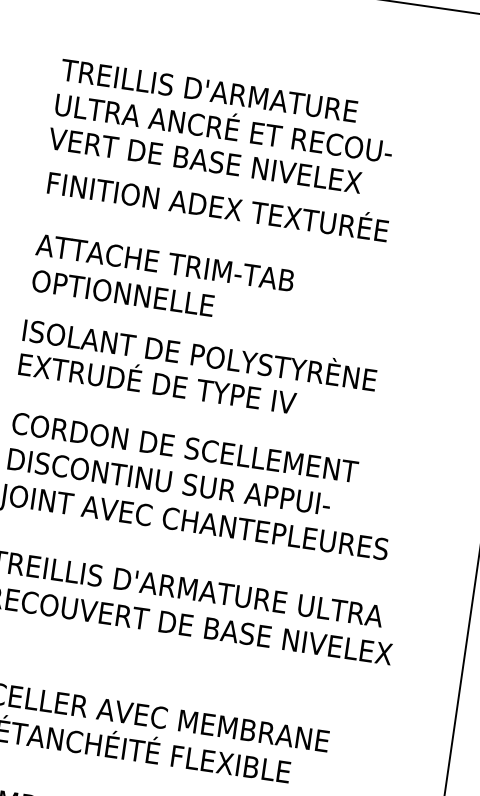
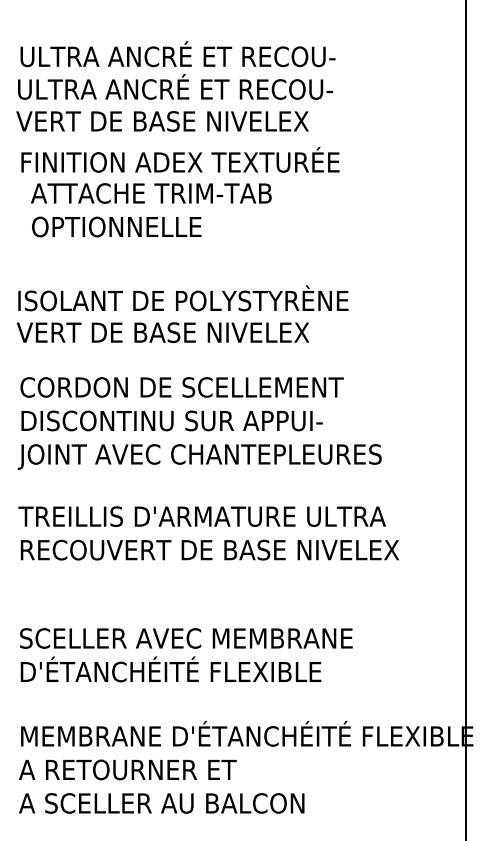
text: (230, 91) -> (176, 54), TREILLIS D'ARMATURE -> ULTRA ANCRÉ ET RECOU-
text: (162, 281) -> (151, 210), moved
text: (173, 383) -> (162, 330), EXTRUDÉ DE TYPE IV -> VERT DE BASE NIVELEX

